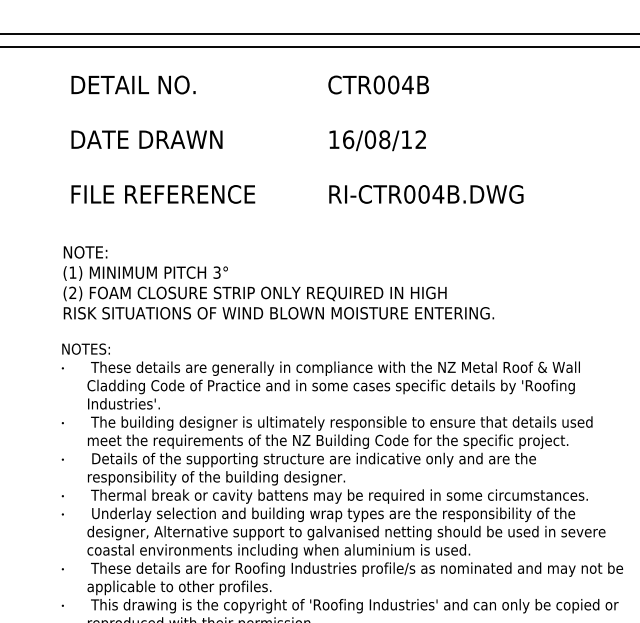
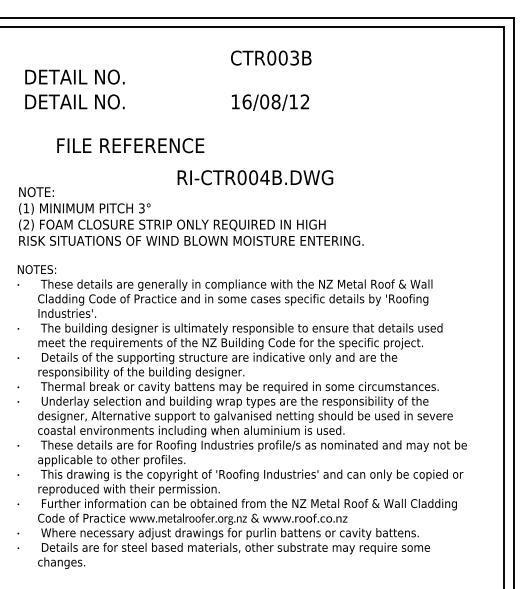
text: (132, 84) -> (74, 76), moved
text: (407, 84) -> (294, 57), CTR004B -> CTR003B
text: (154, 139) -> (91, 101), DATE DRAWN -> DETAIL NO.
text: (162, 194) -> (130, 145), moved
text: (426, 194) -> (255, 177), moved

